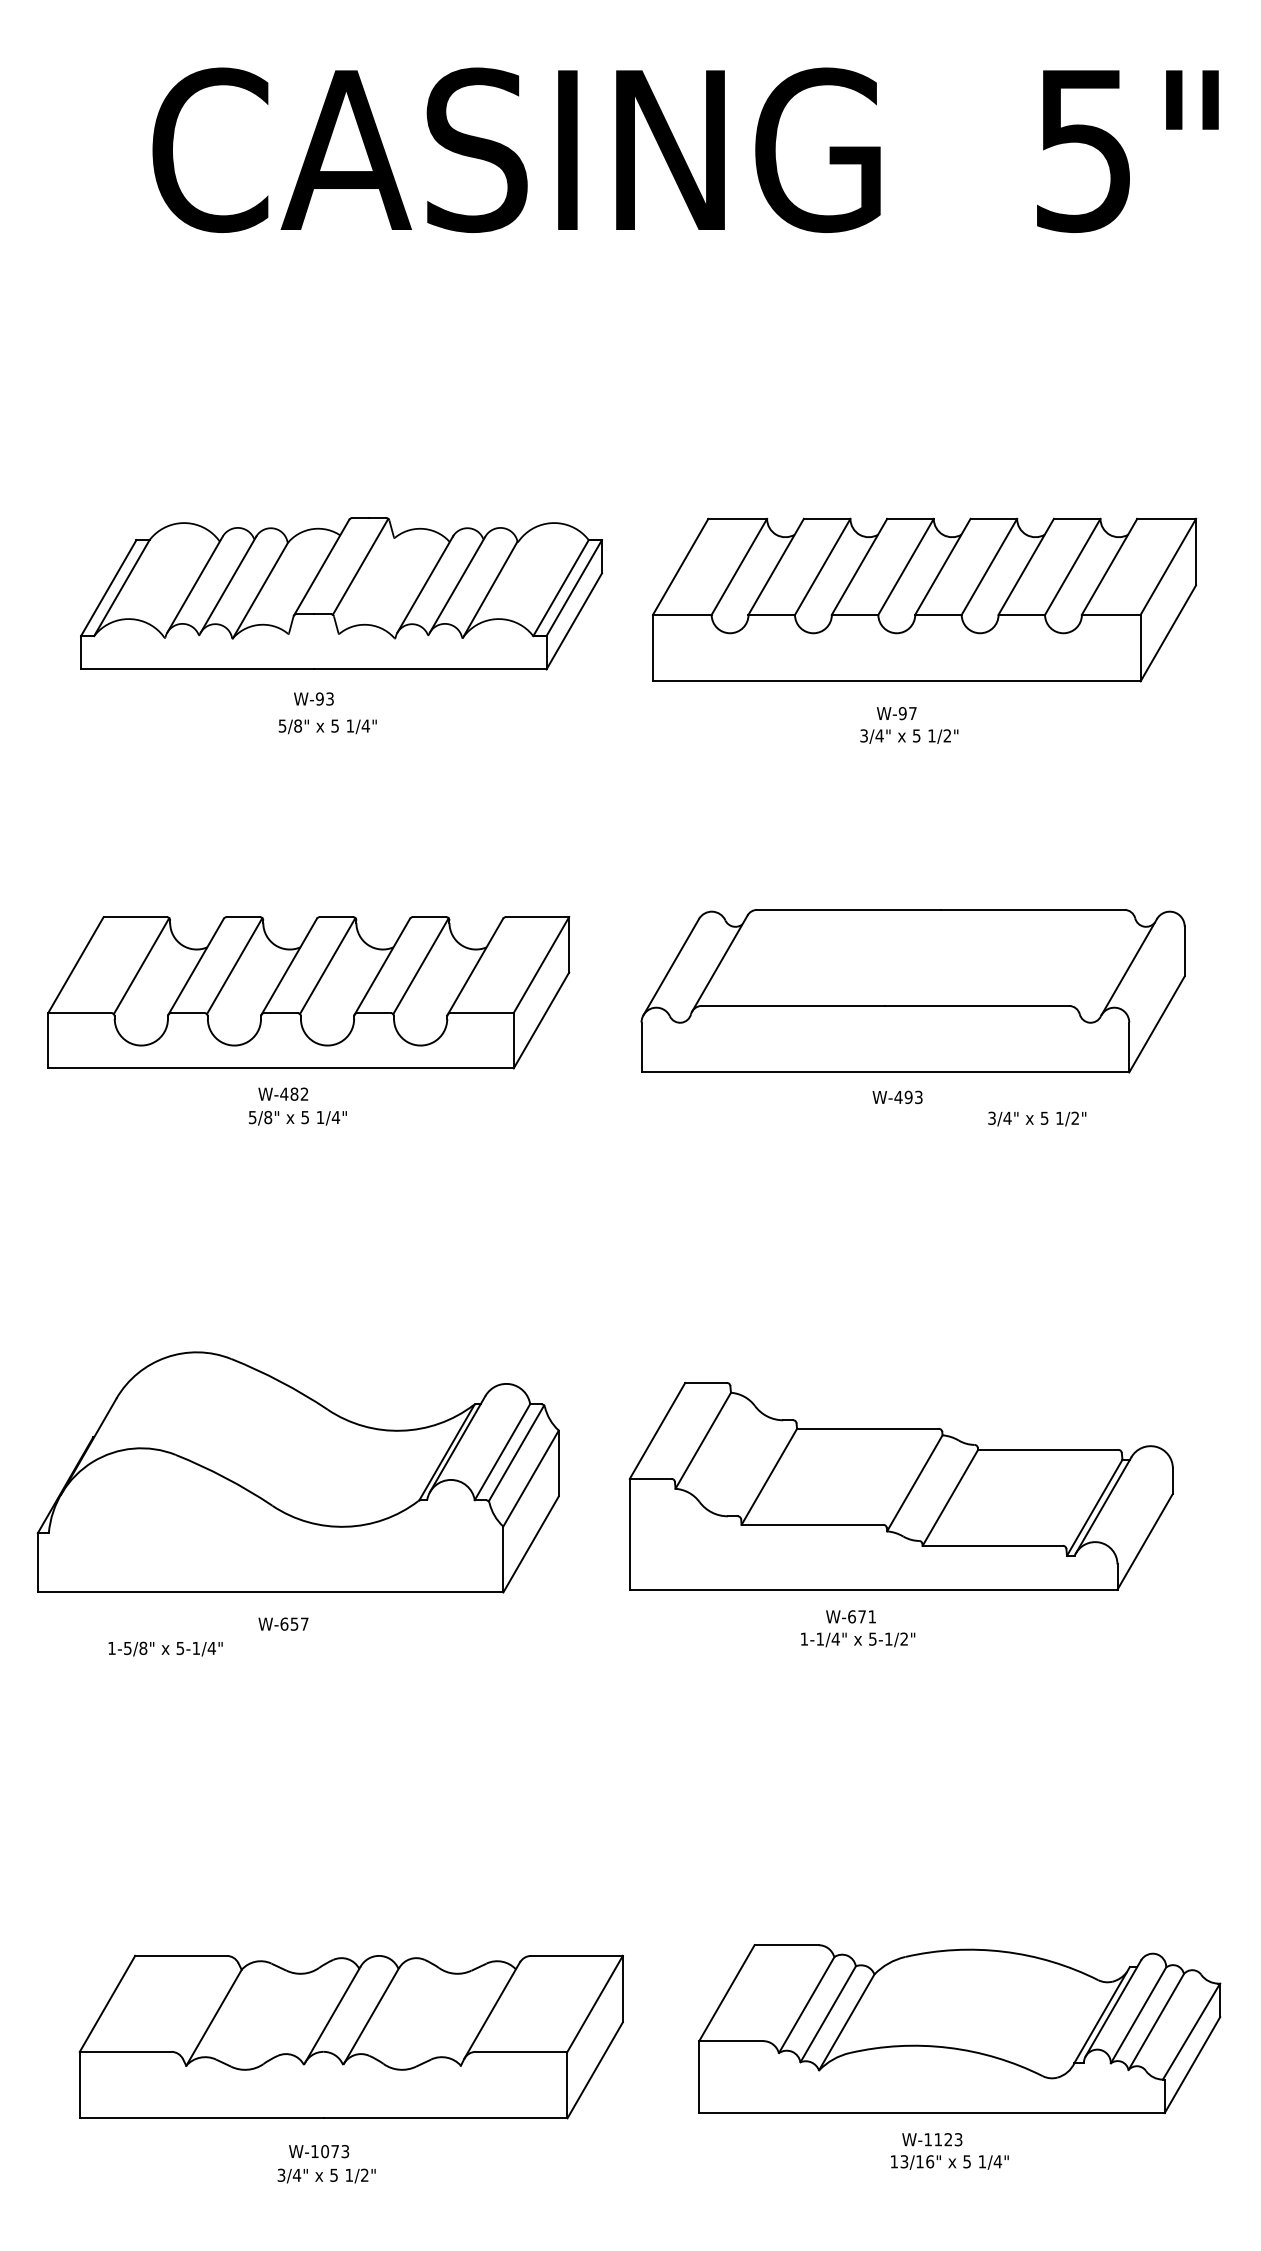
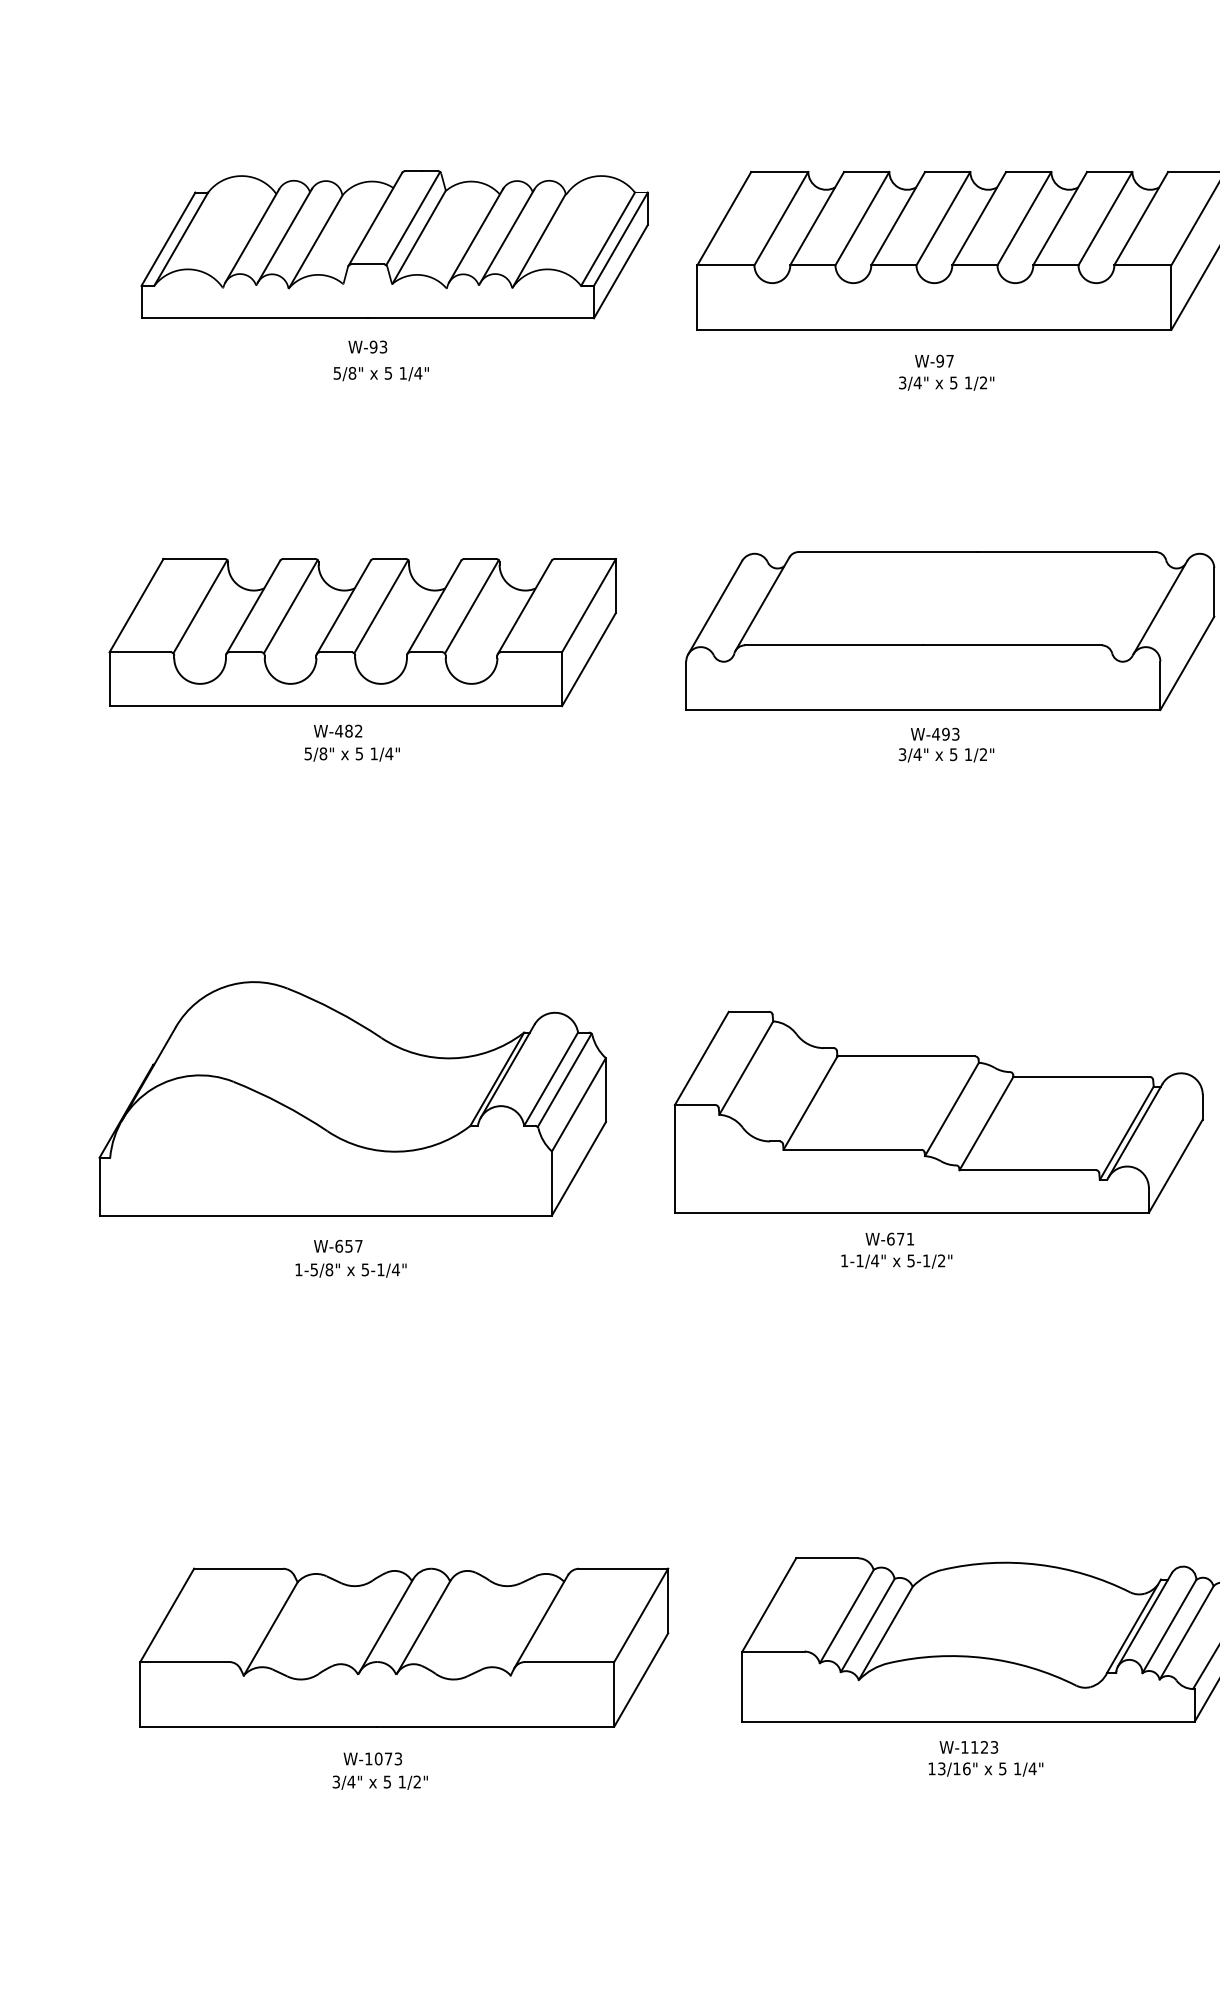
line: (366, 585) -> (418, 236), added
text: (1037, 1118) -> (946, 754), moved
text: (165, 1648) -> (350, 1269), moved

